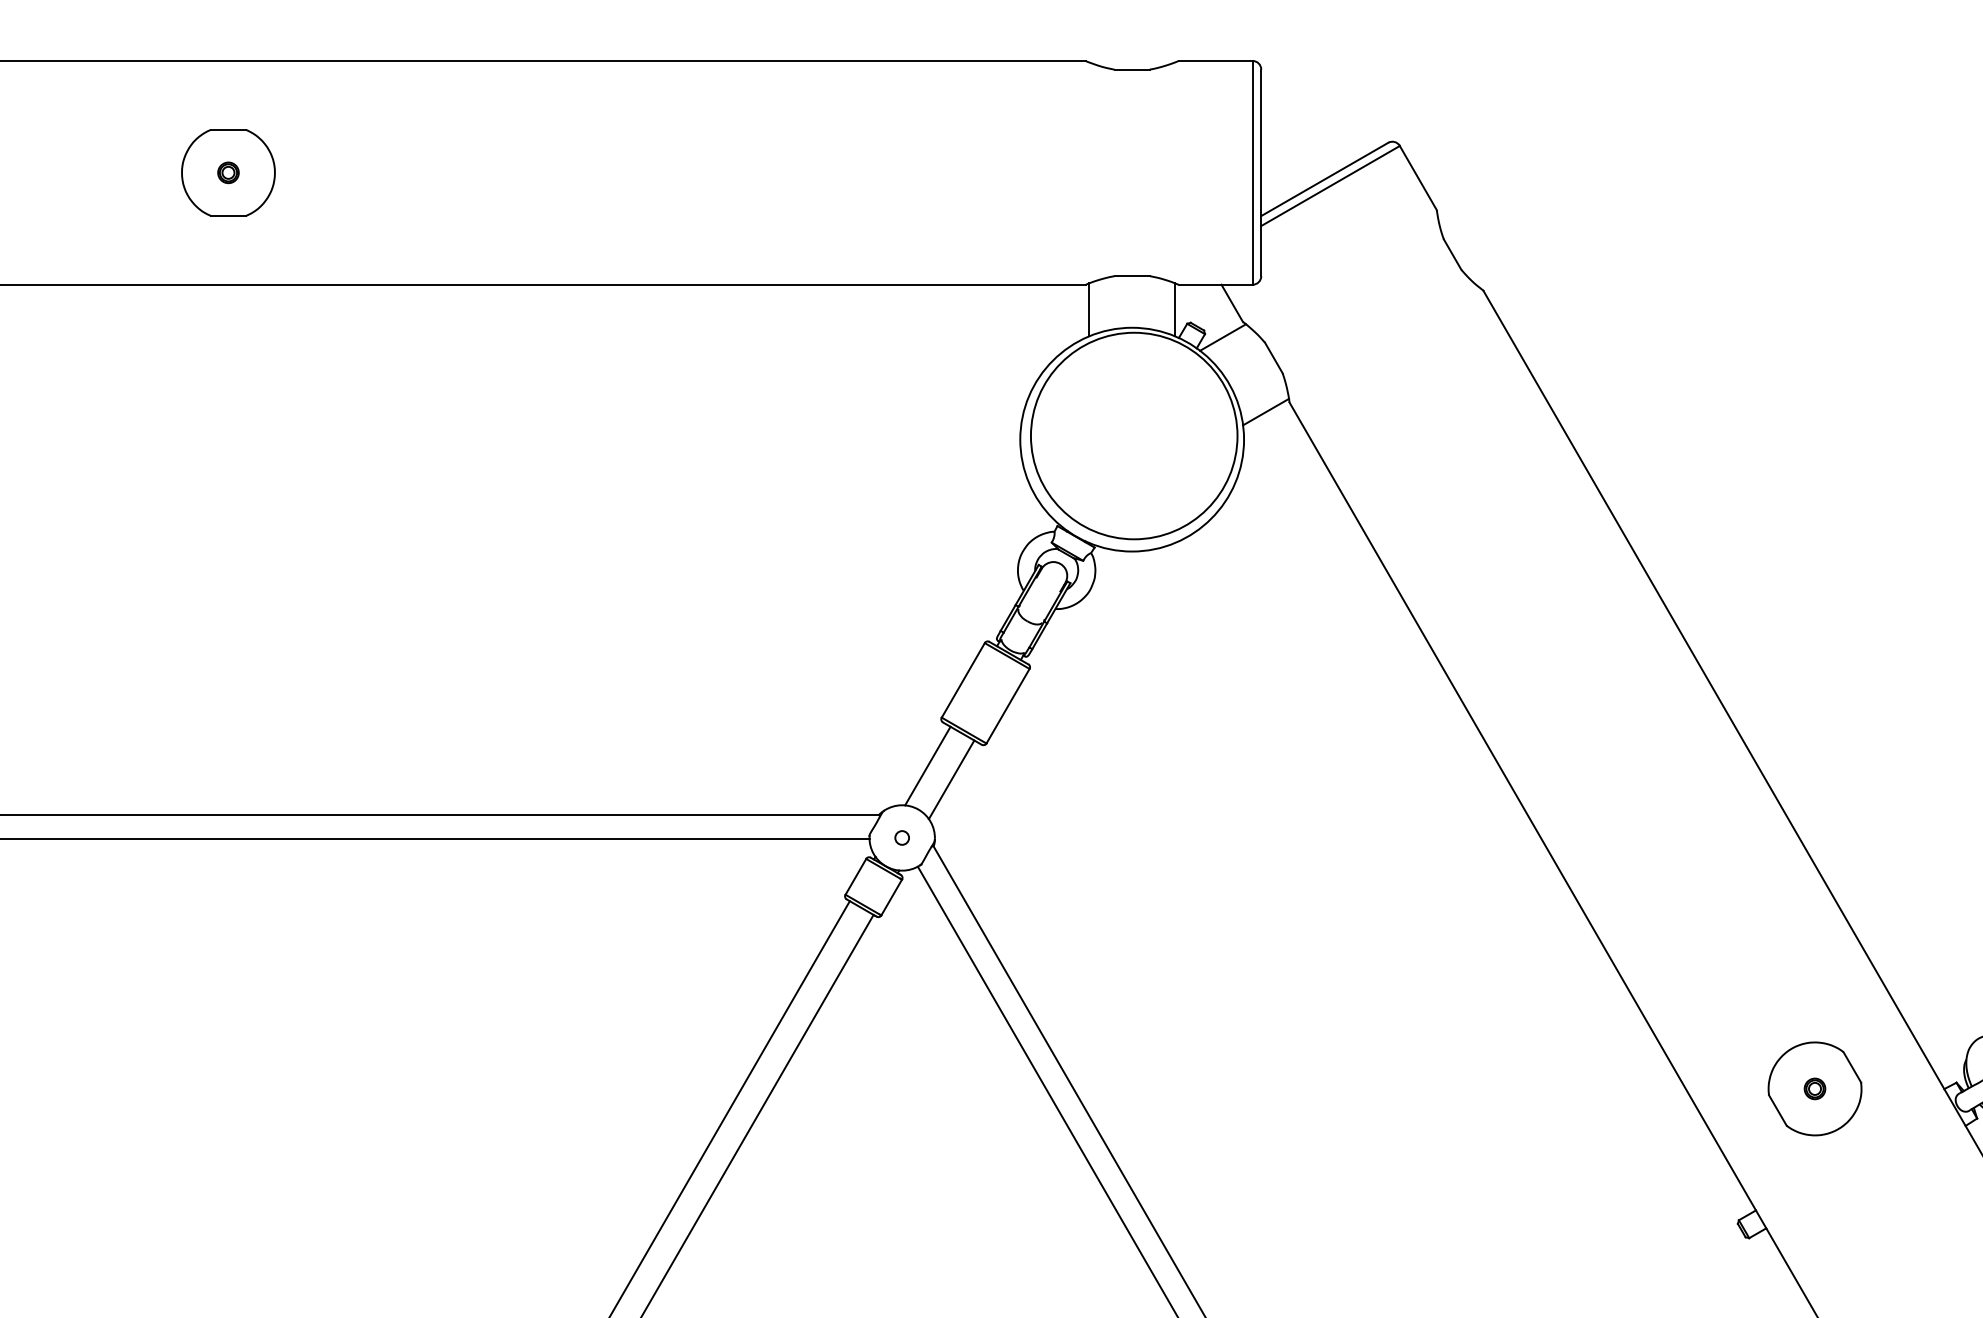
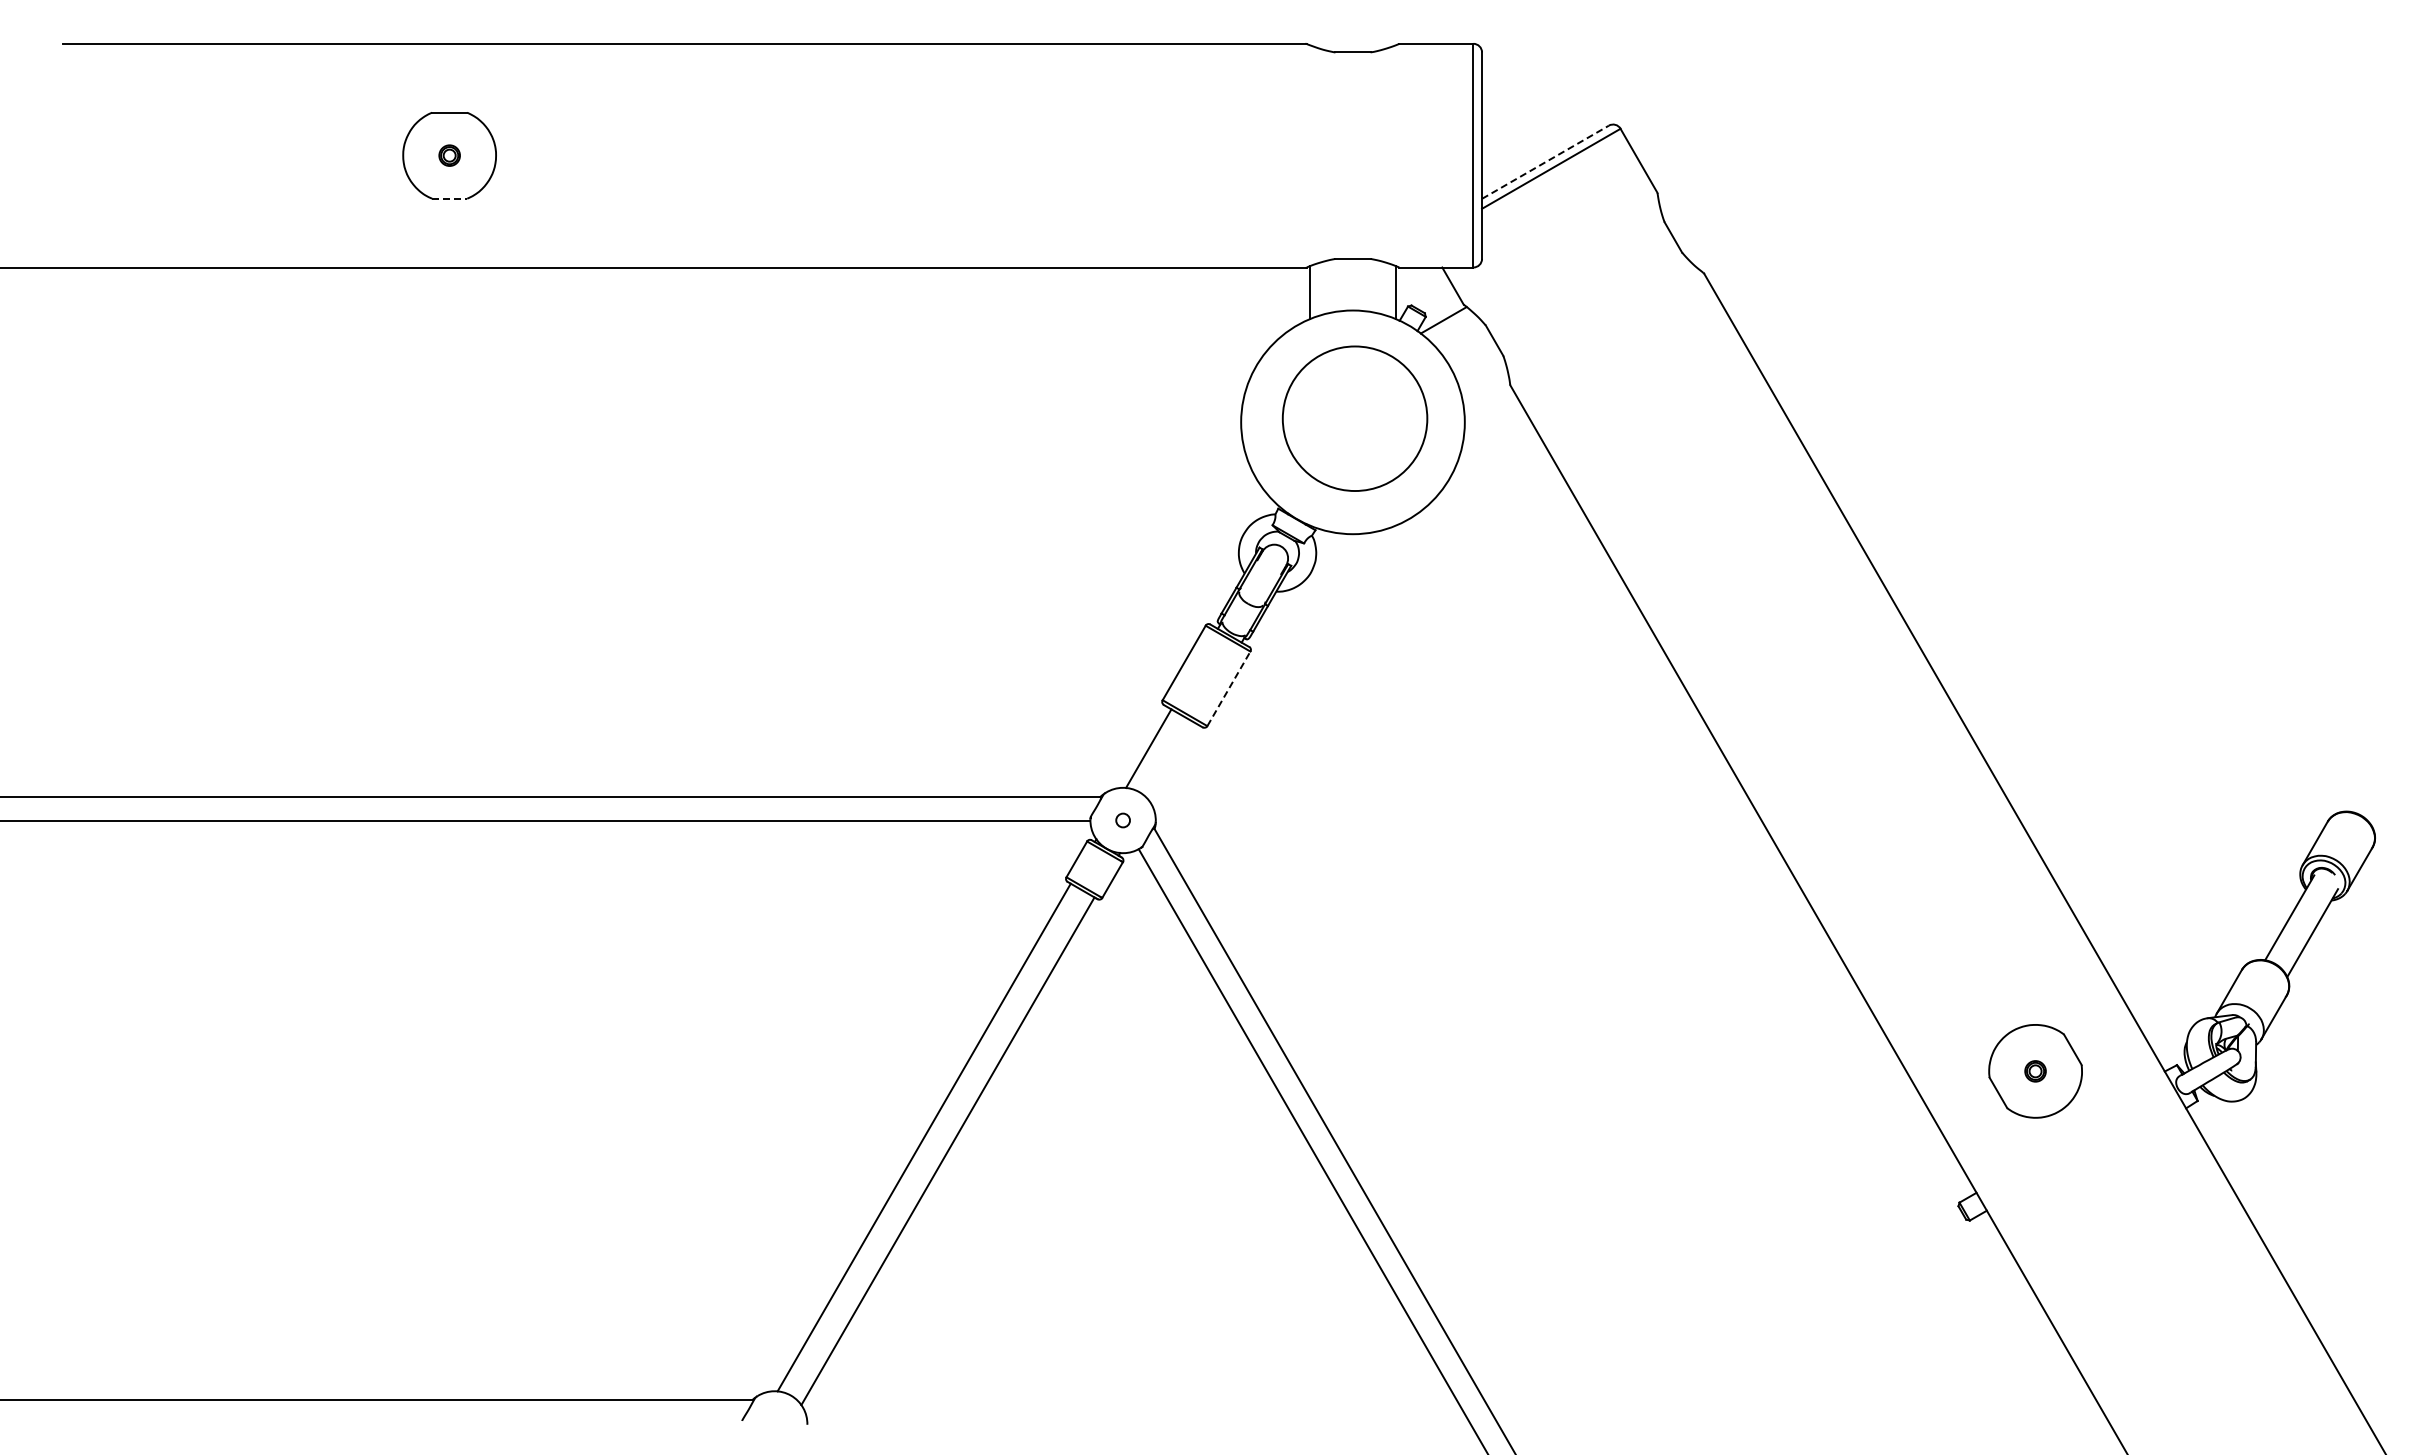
line: (1324, 179) -> (1545, 162), solid -> dashed
line: (228, 215) -> (449, 198), solid -> dashed
line: (1265, 411) -> (1486, 394), removed
circle: (1133, 435) -> (1354, 418), size x0.7
line: (1008, 705) -> (1229, 688), solid -> dashed
line: (951, 779) -> (1172, 762), removed

